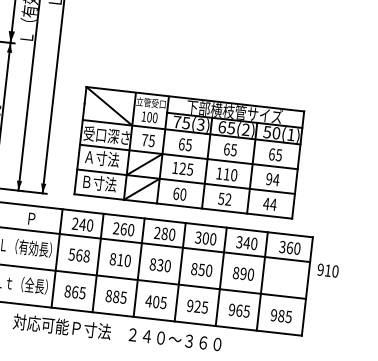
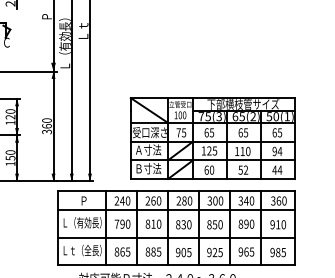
part: (188, 152) -> (212, 138), moved
text: (79, 254) -> (122, 223), 568 -> 790
text: (328, 270) -> (278, 224), moved
text: (147, 301) -> (177, 252), 405 -> 905

